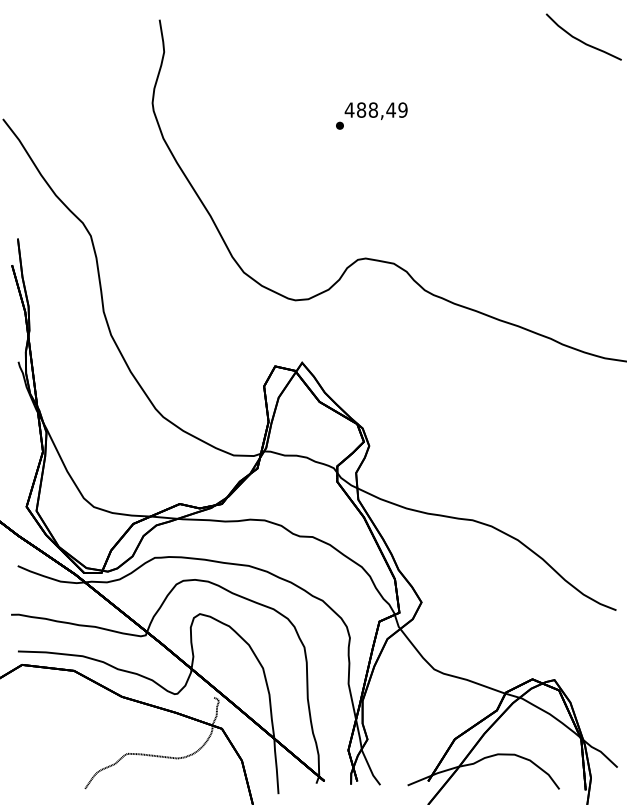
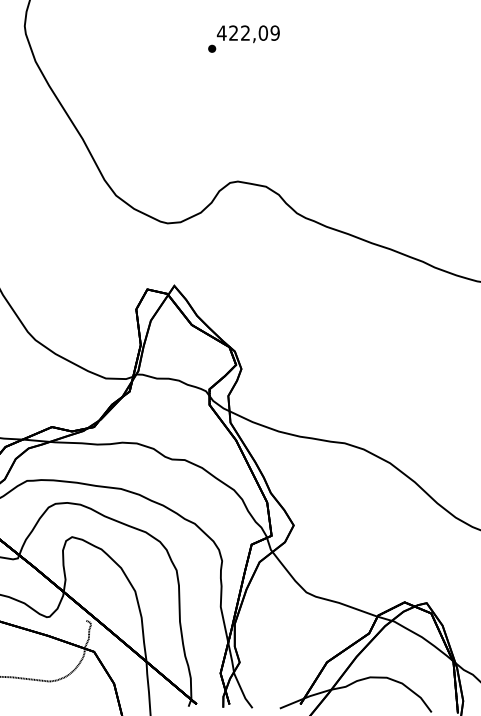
text: (376, 109) -> (248, 32), 488,49 -> 422,09

